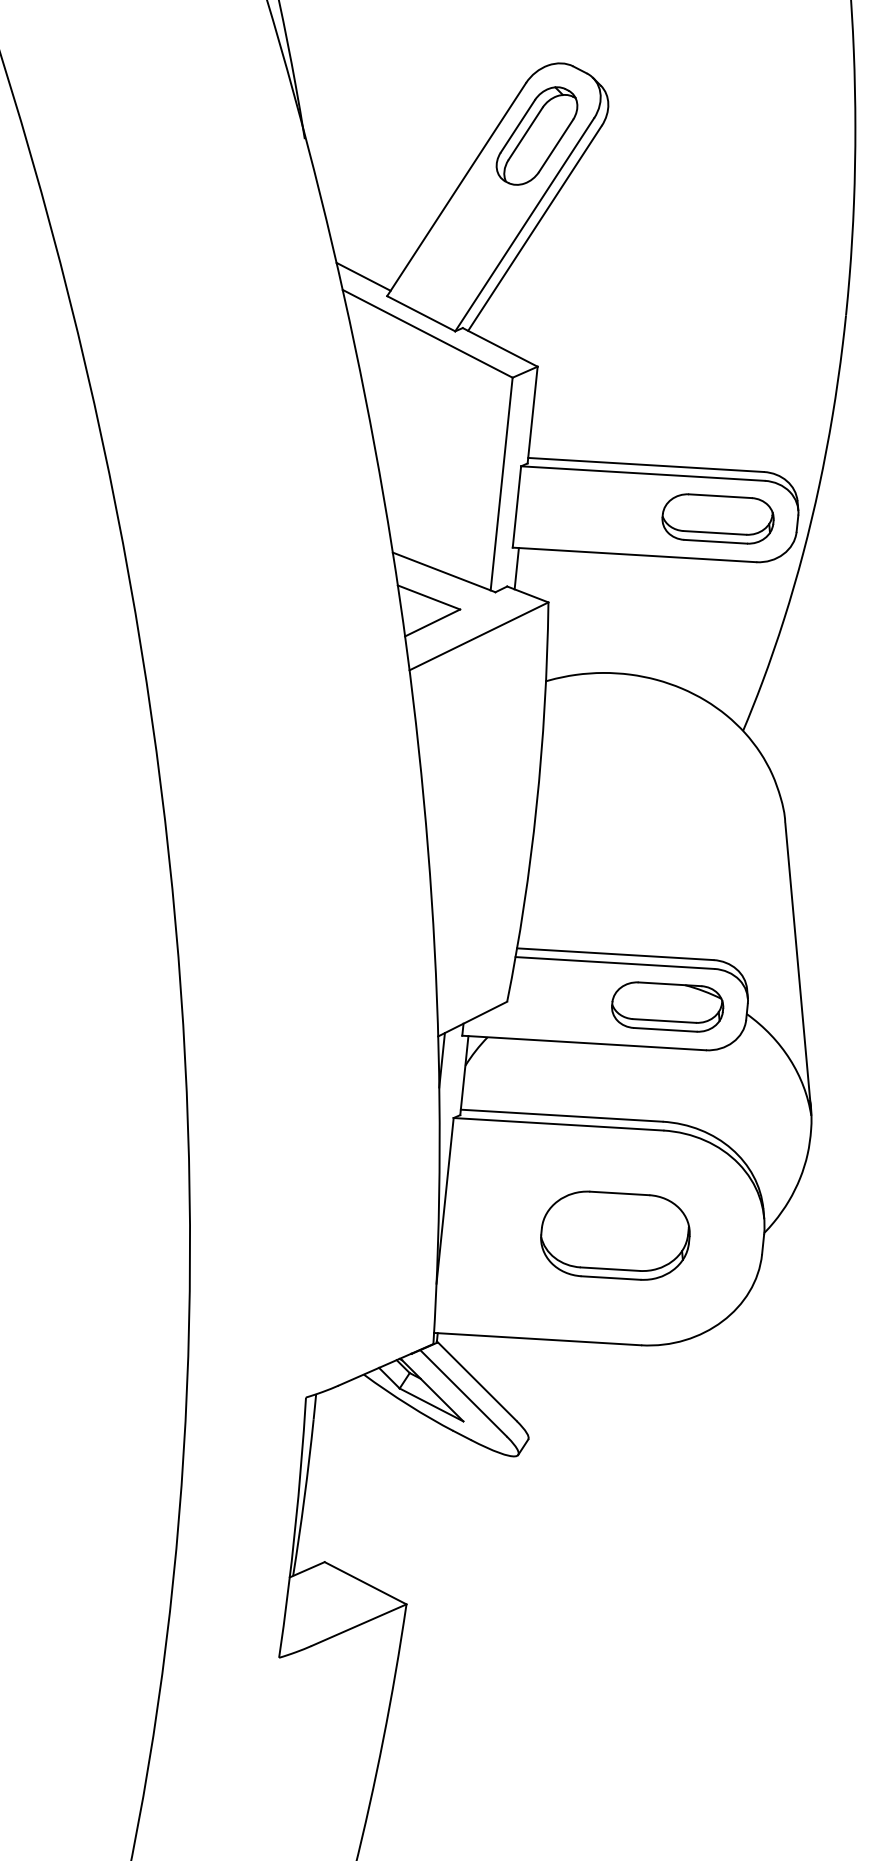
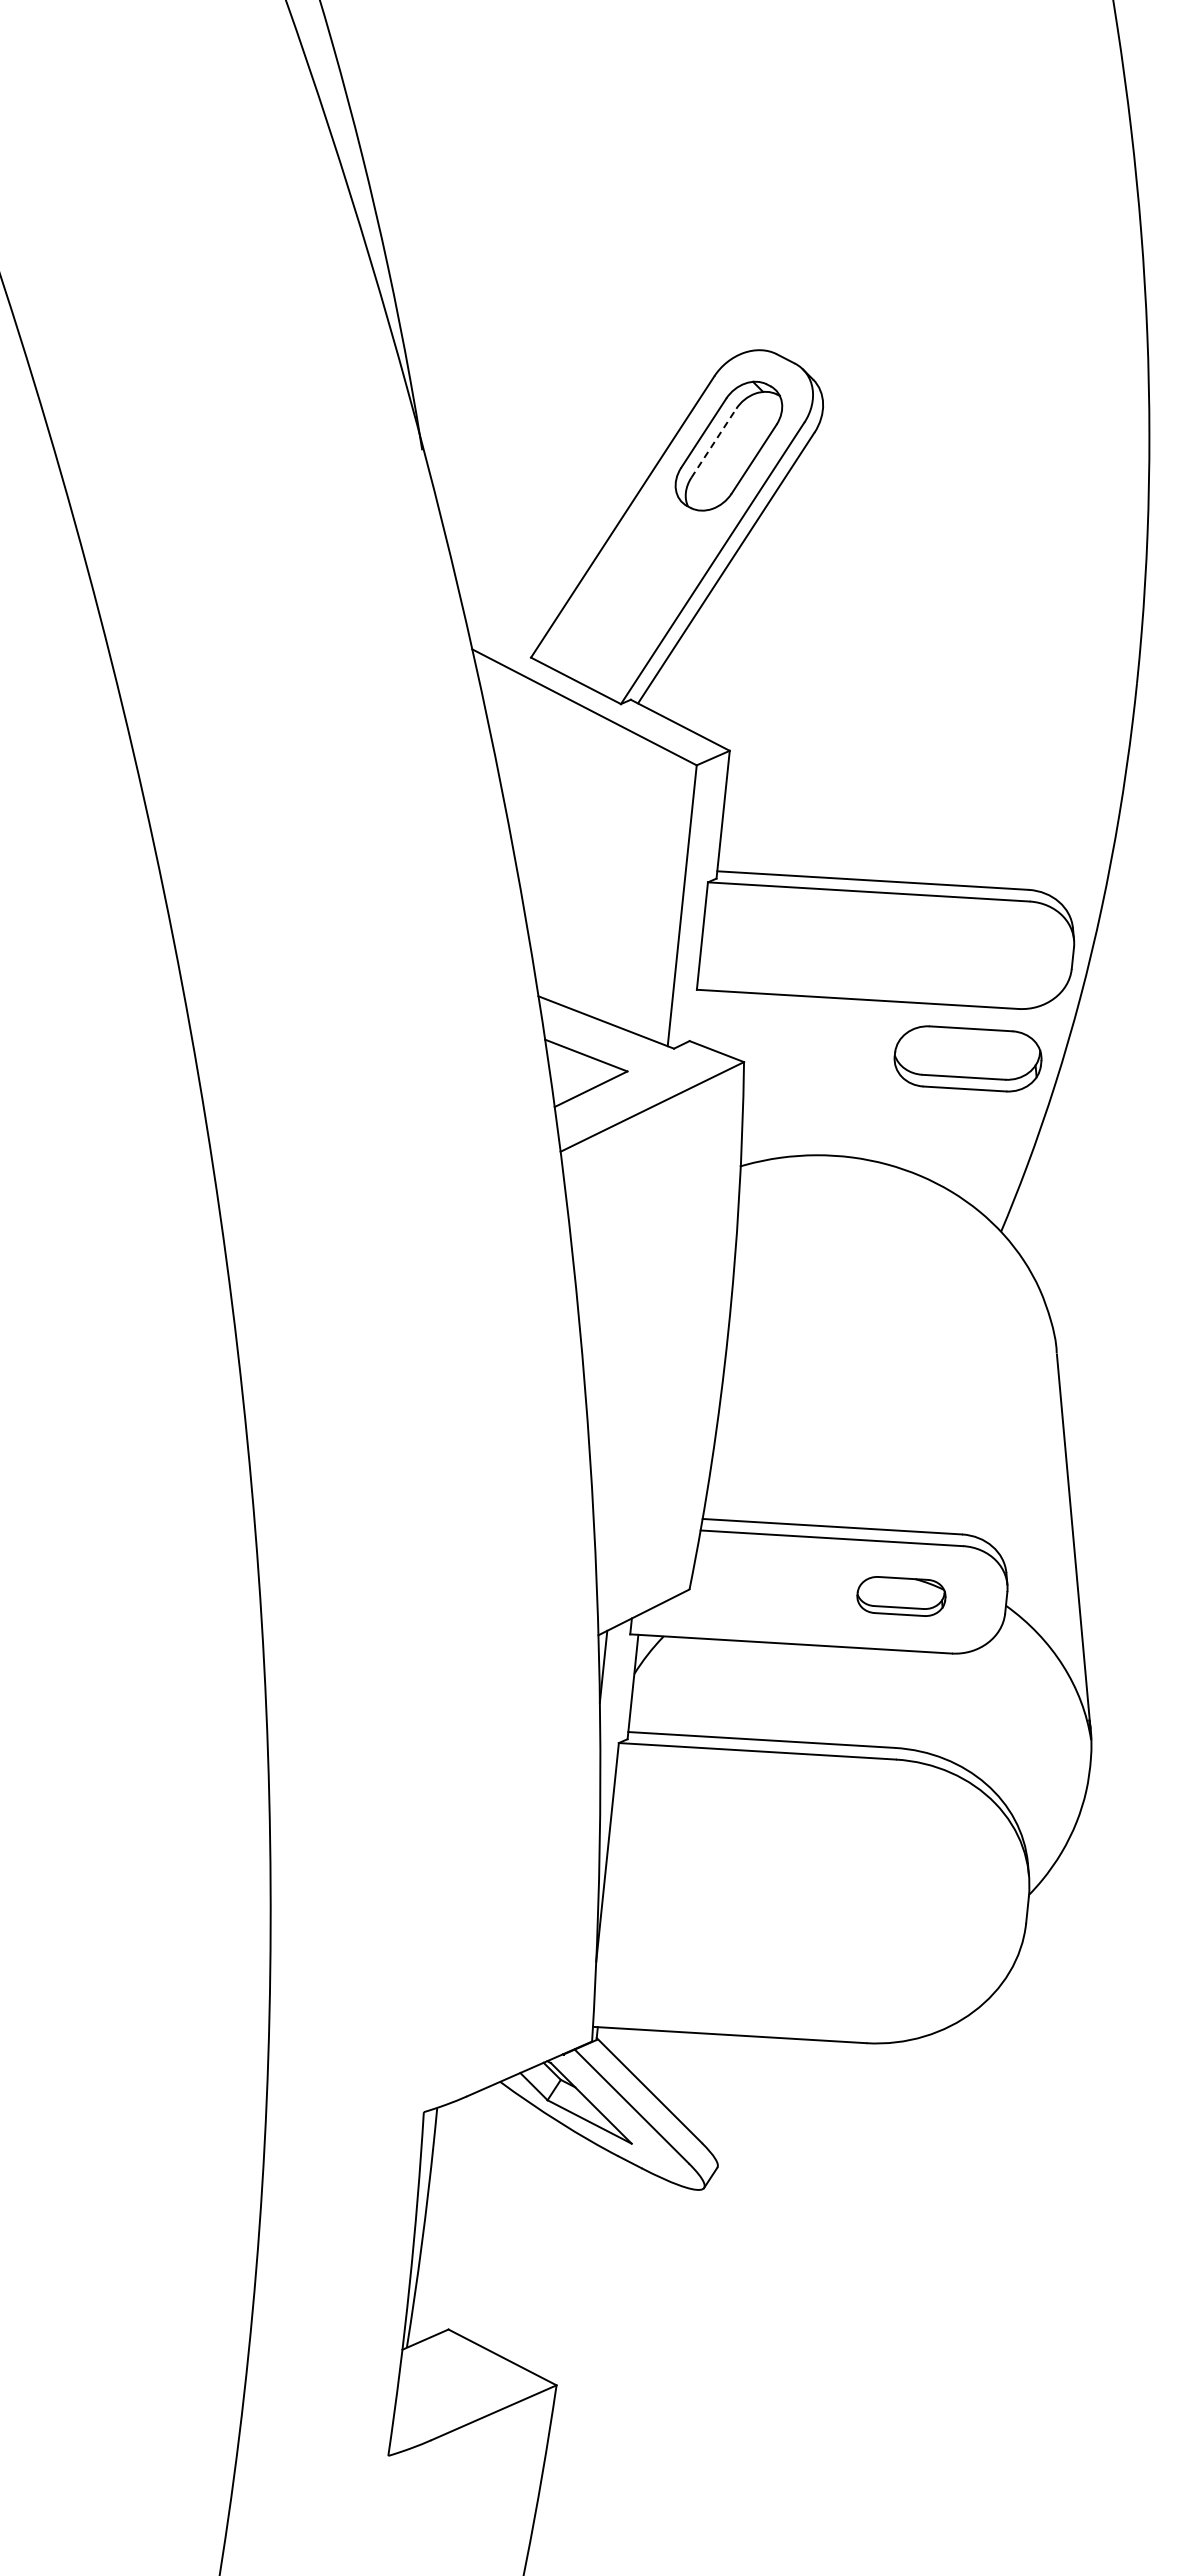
line: (526, 133) -> (714, 442), solid -> dashed
line: (363, 276) -> (499, 631), removed
part: (717, 518) -> (967, 1058), moved
line: (517, 568) -> (702, 1017), removed
part: (667, 1007) -> (901, 1596), size x0.6
part: (615, 1235) -> (832, 1898), removed

